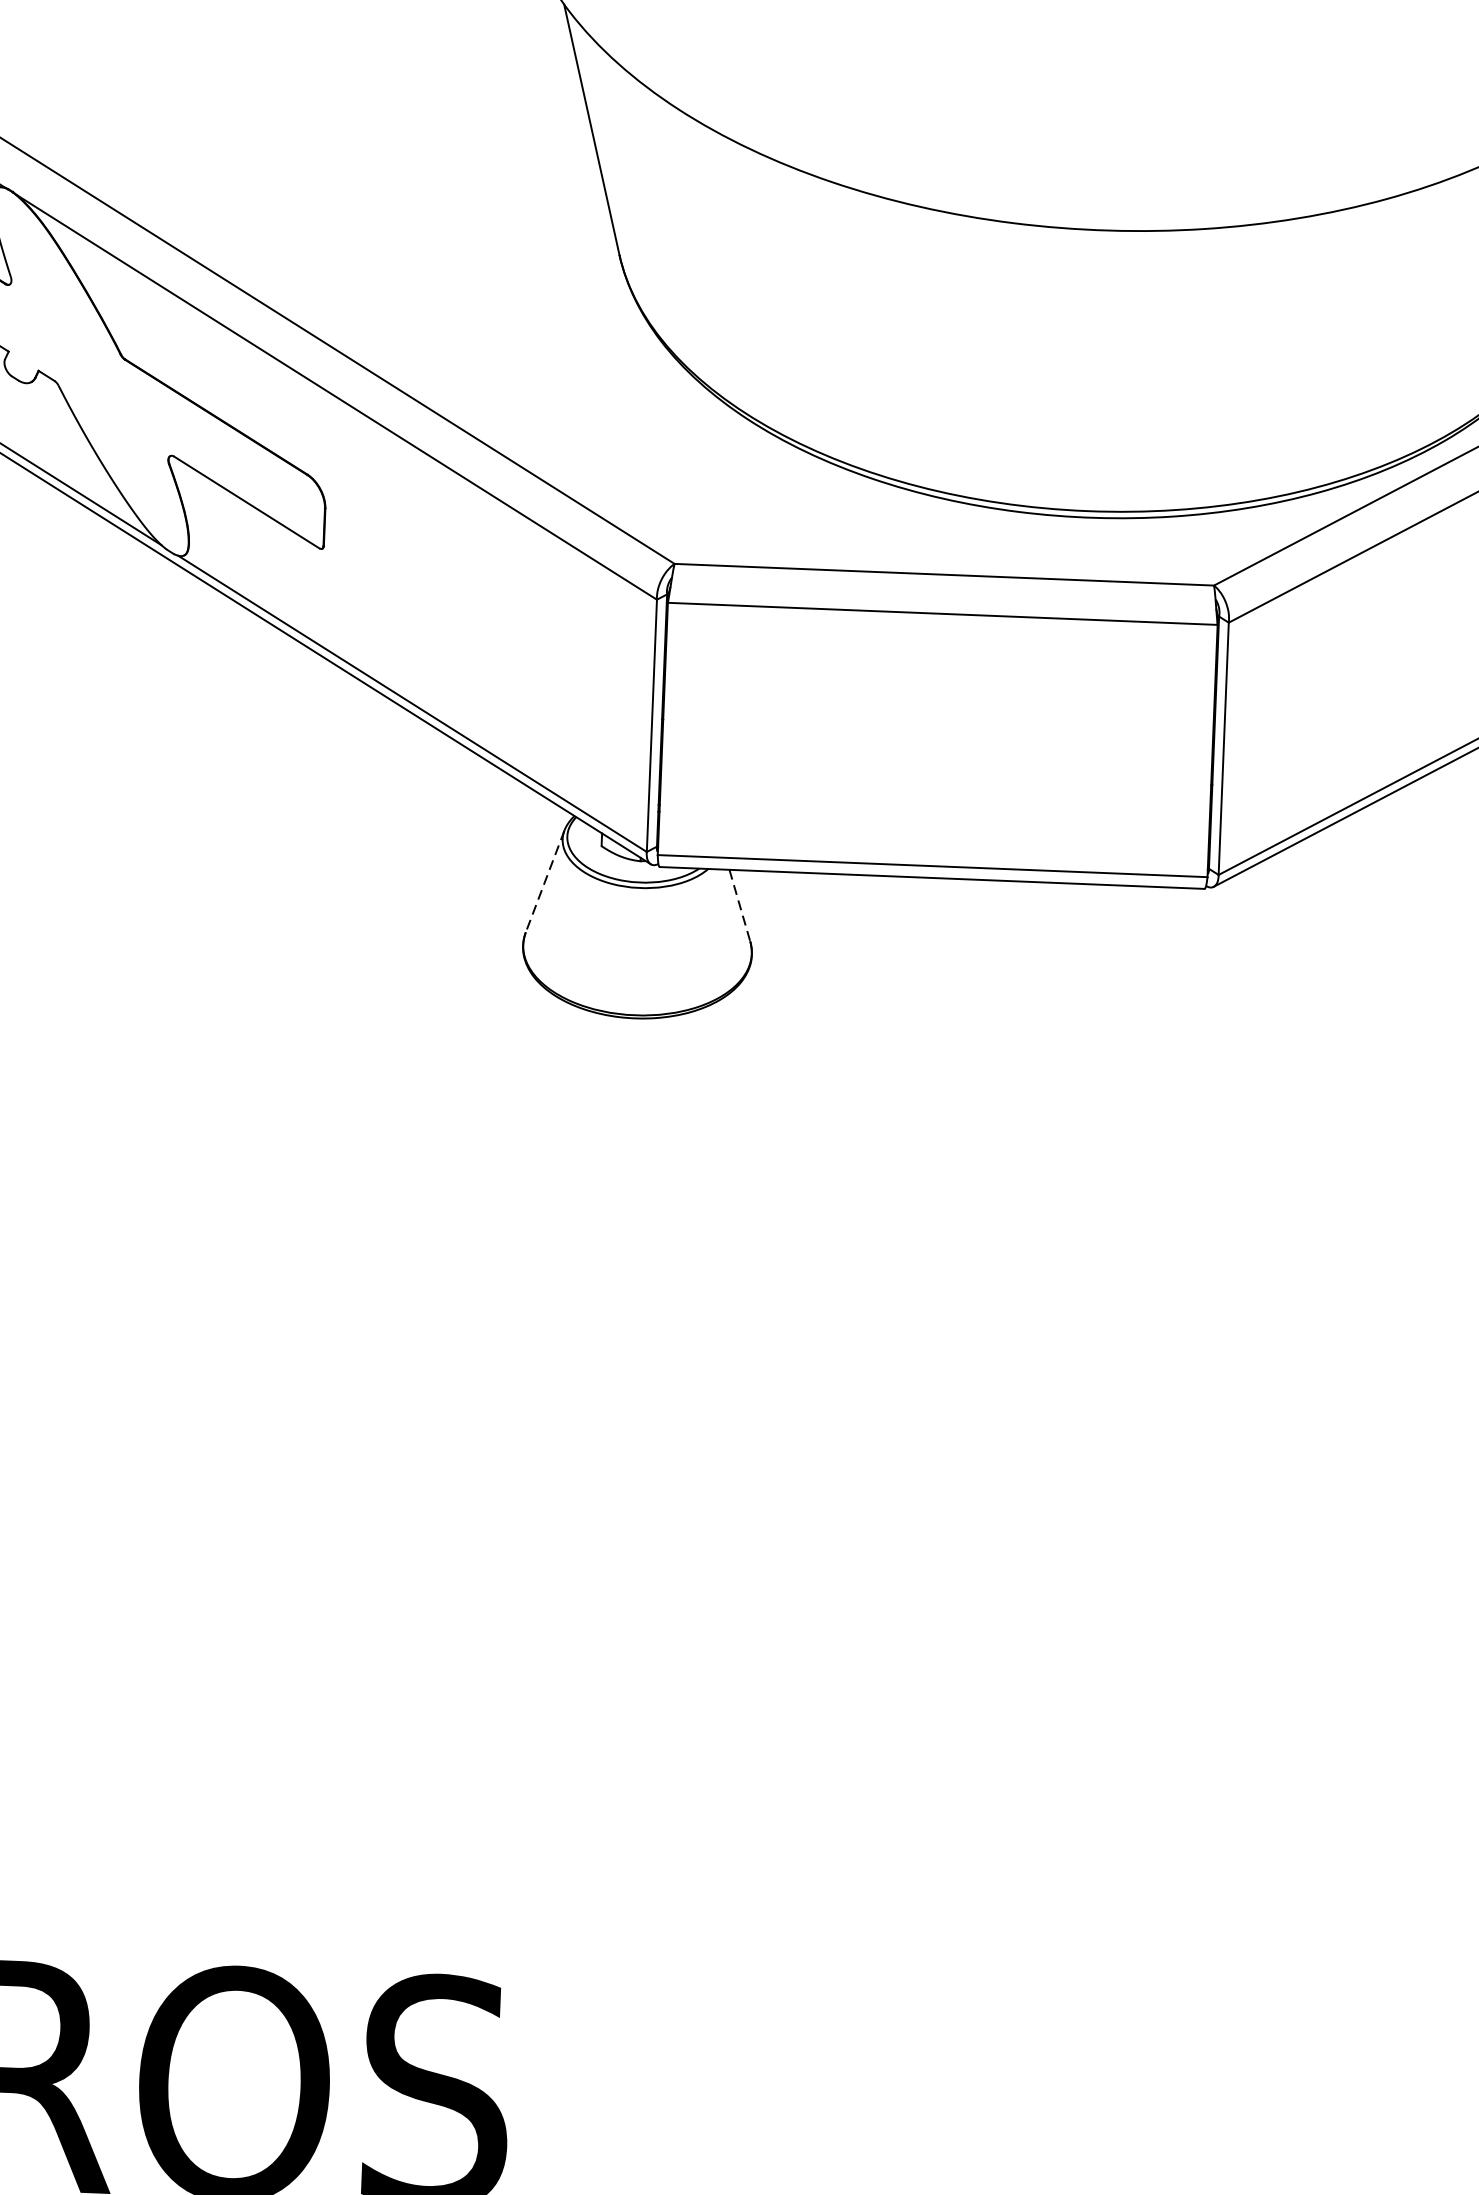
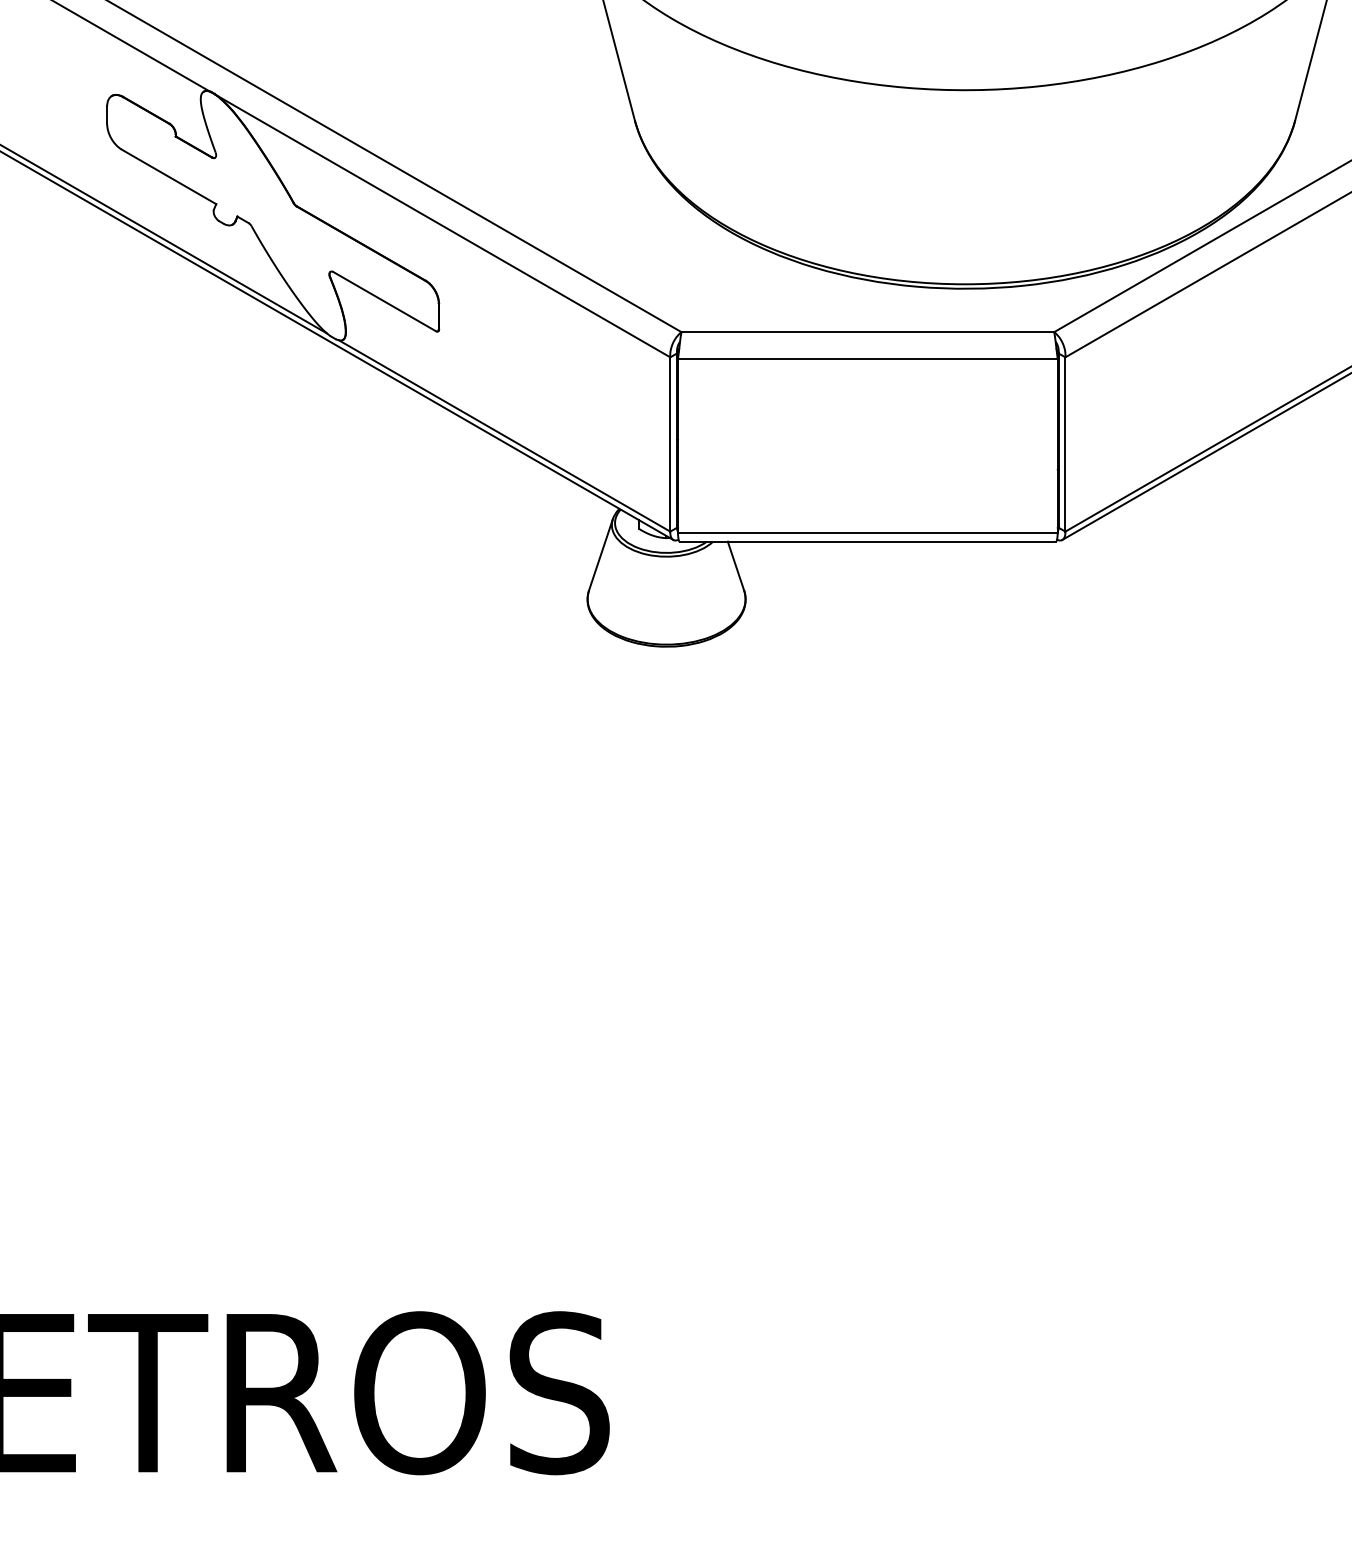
line: (544, 881) -> (600, 554), dashed -> solid
line: (739, 906) -> (735, 566), dashed -> solid

